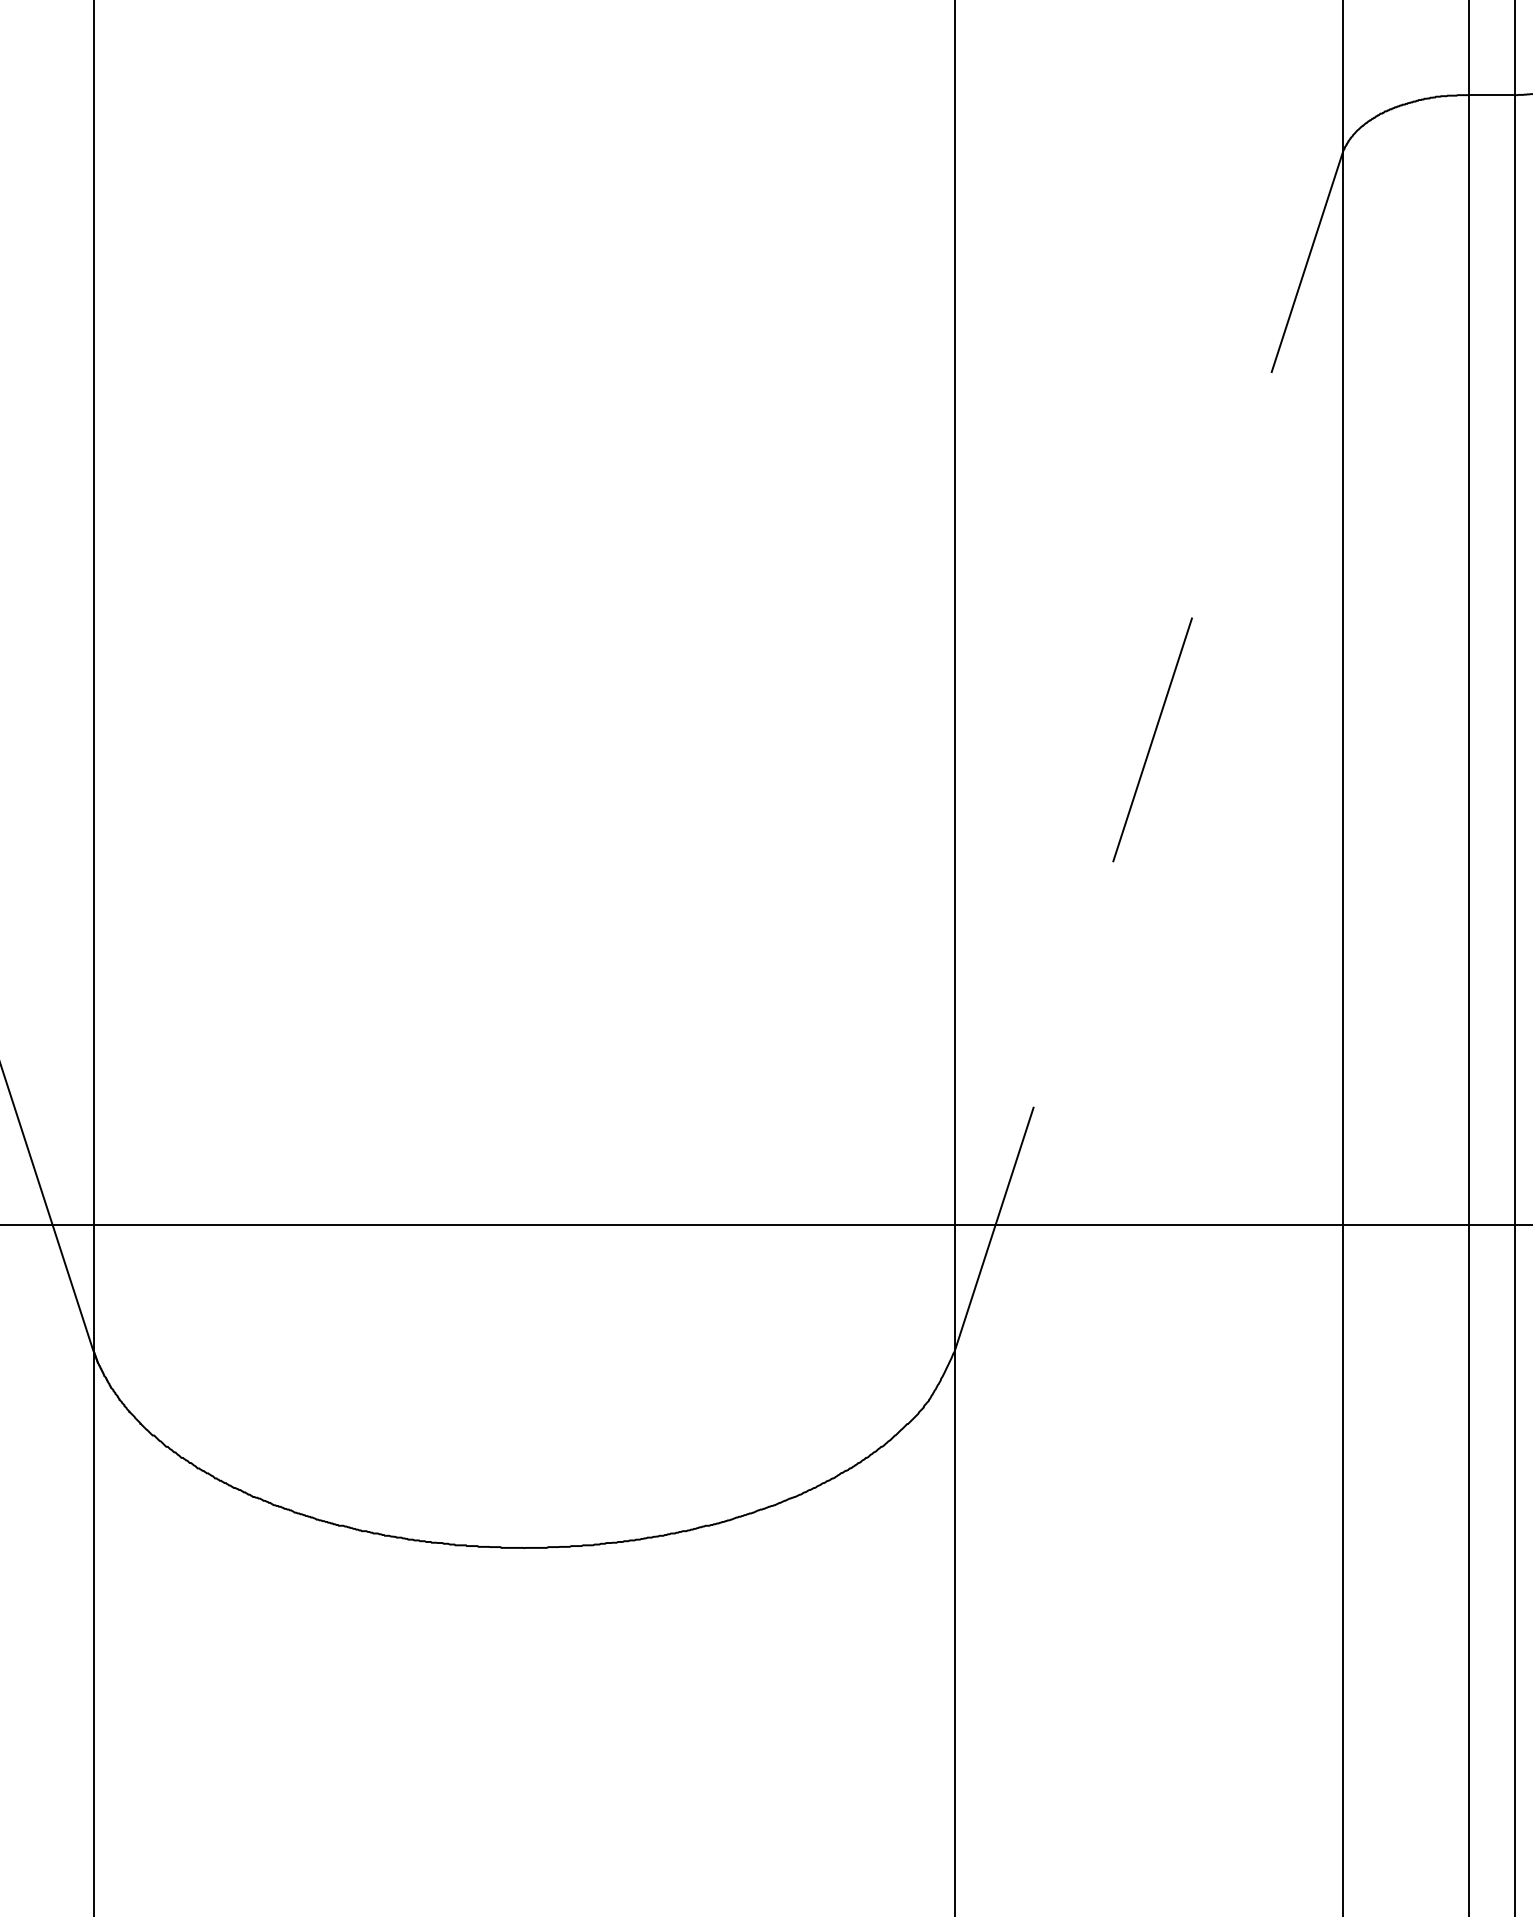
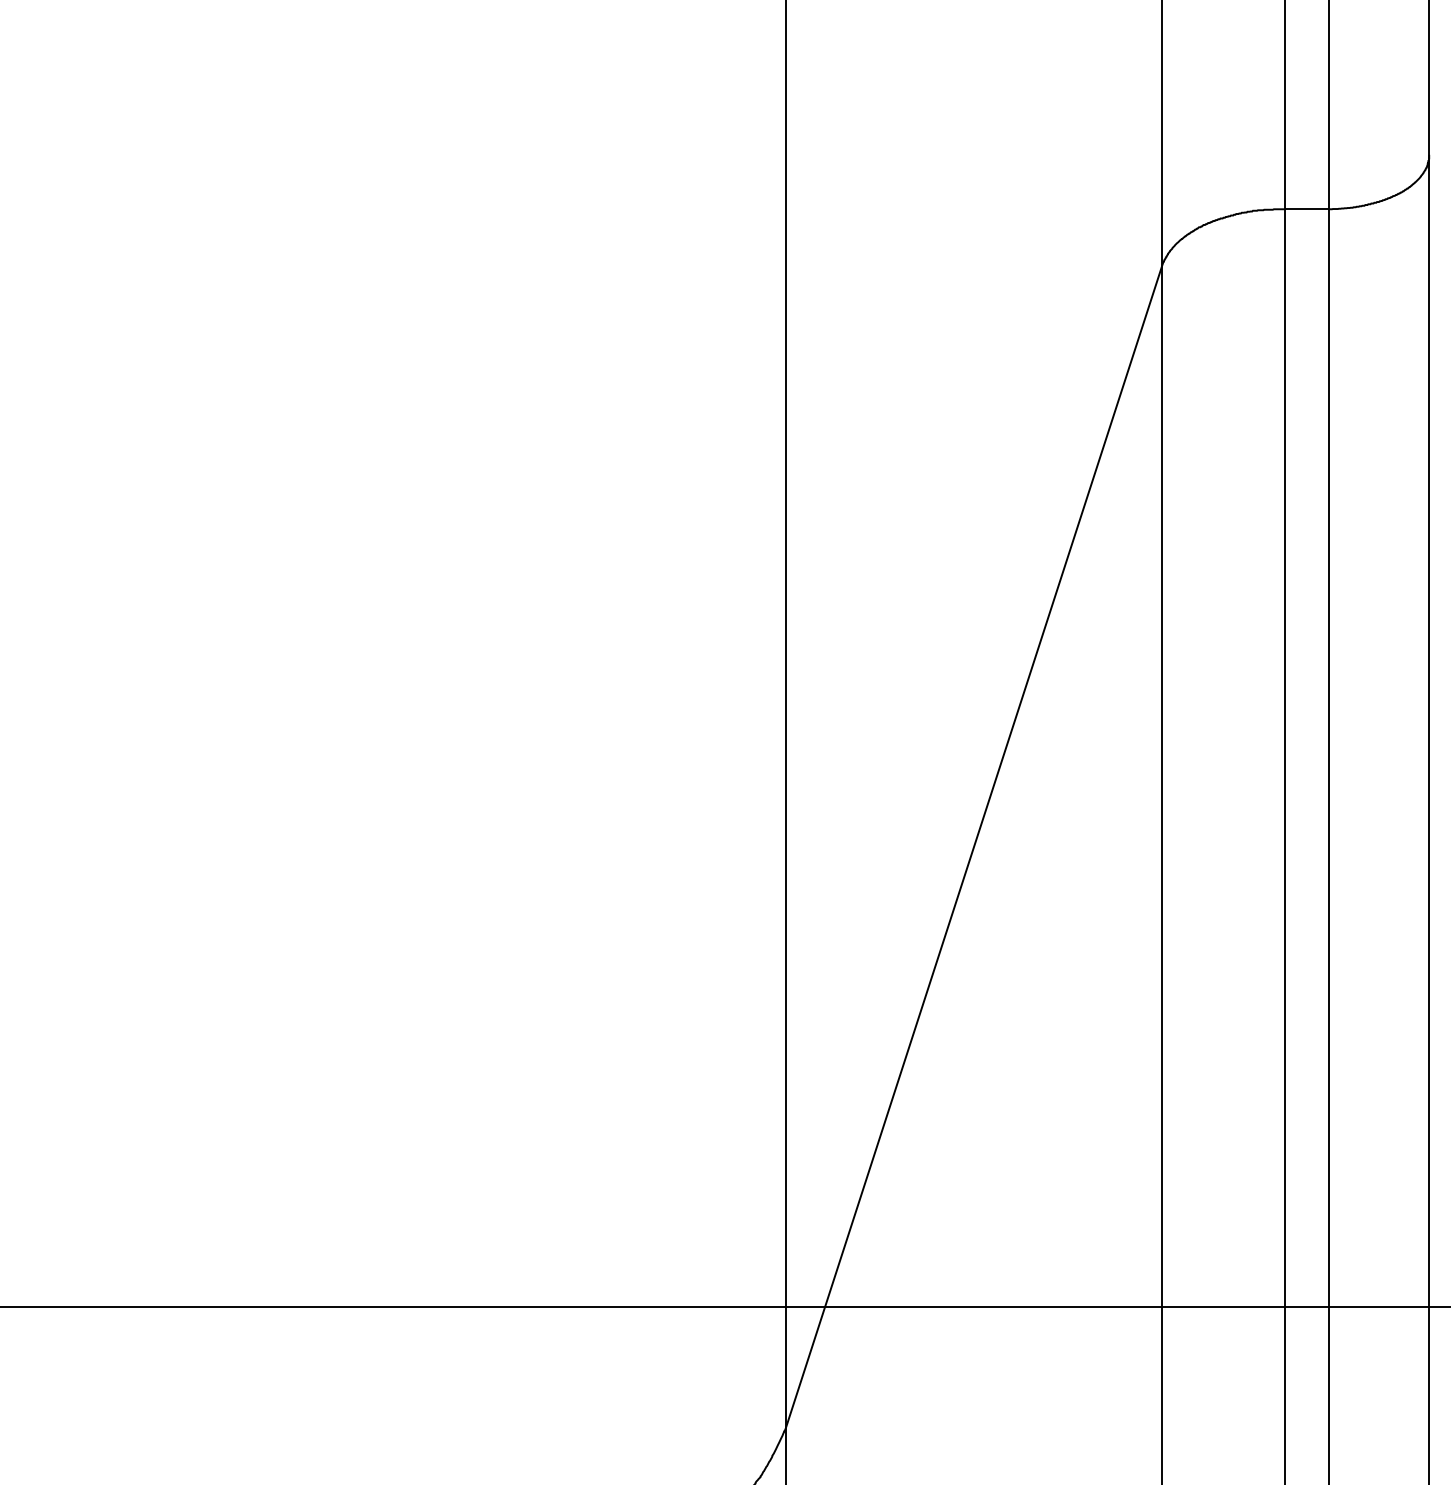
line: (1148, 752) -> (973, 847), dashed -> solid

